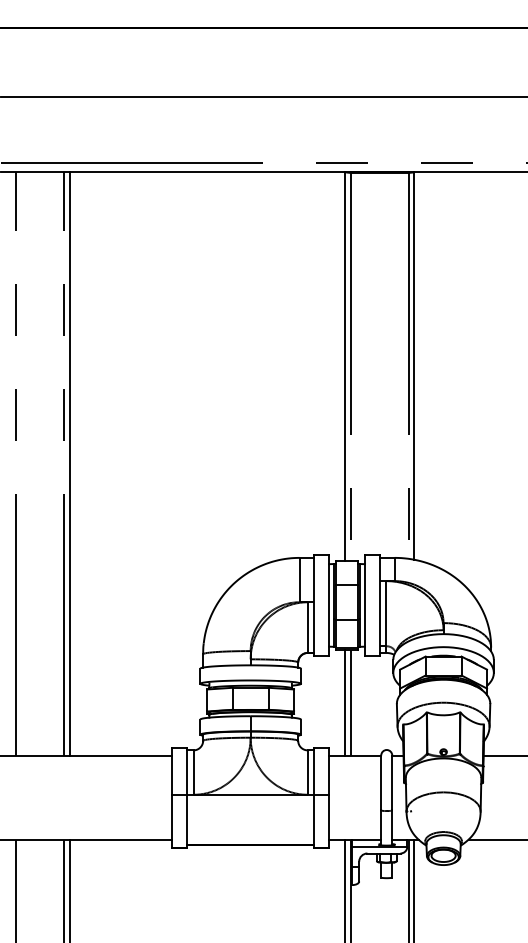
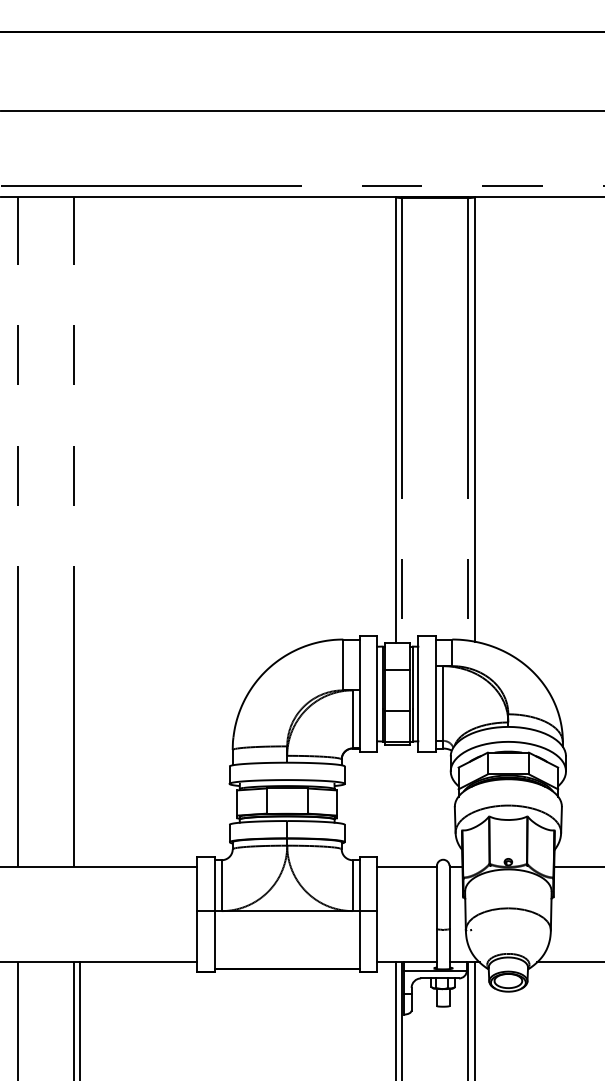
line: (69, 463) -> (79, 531), removed
line: (345, 702) -> (395, 805), removed
line: (351, 702) -> (402, 805), removed

